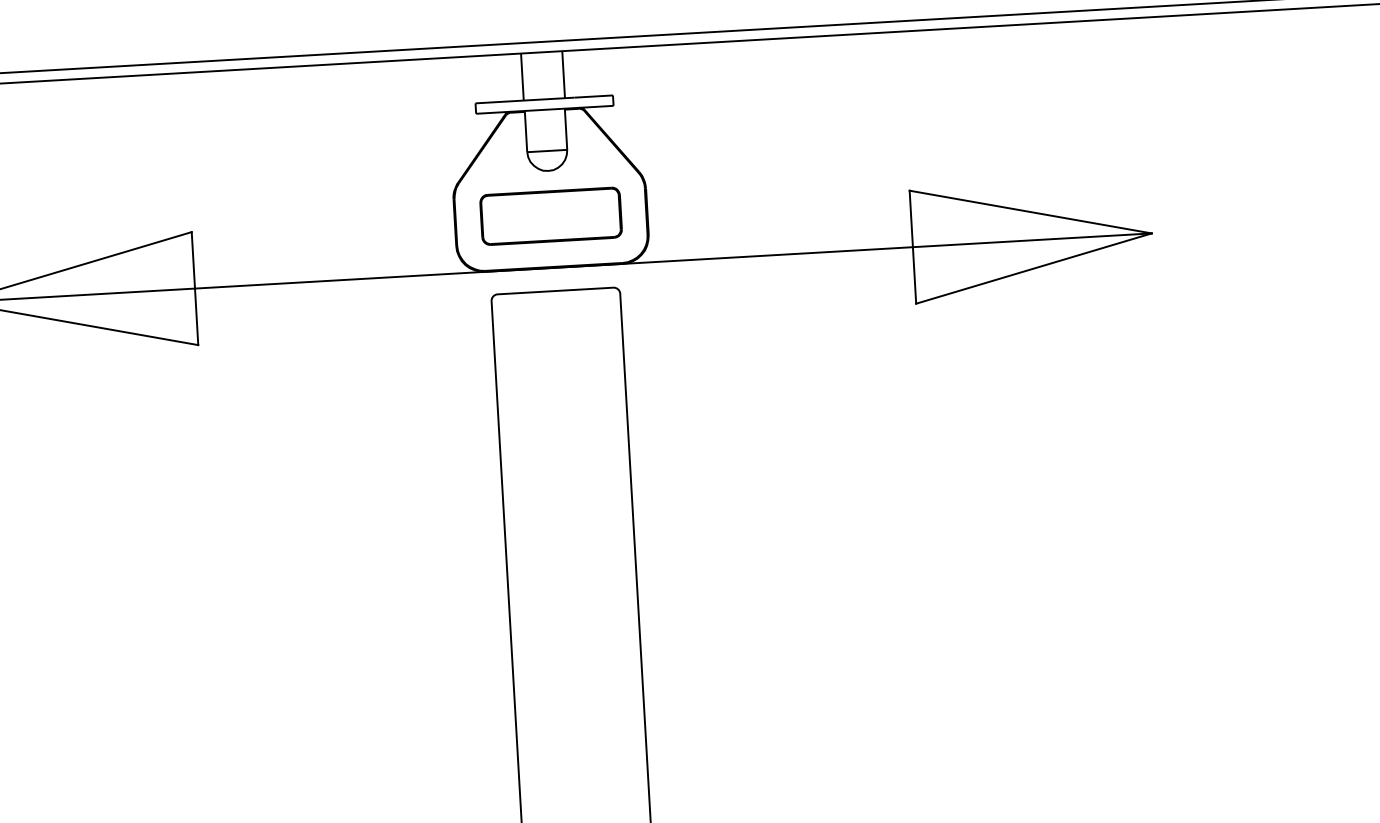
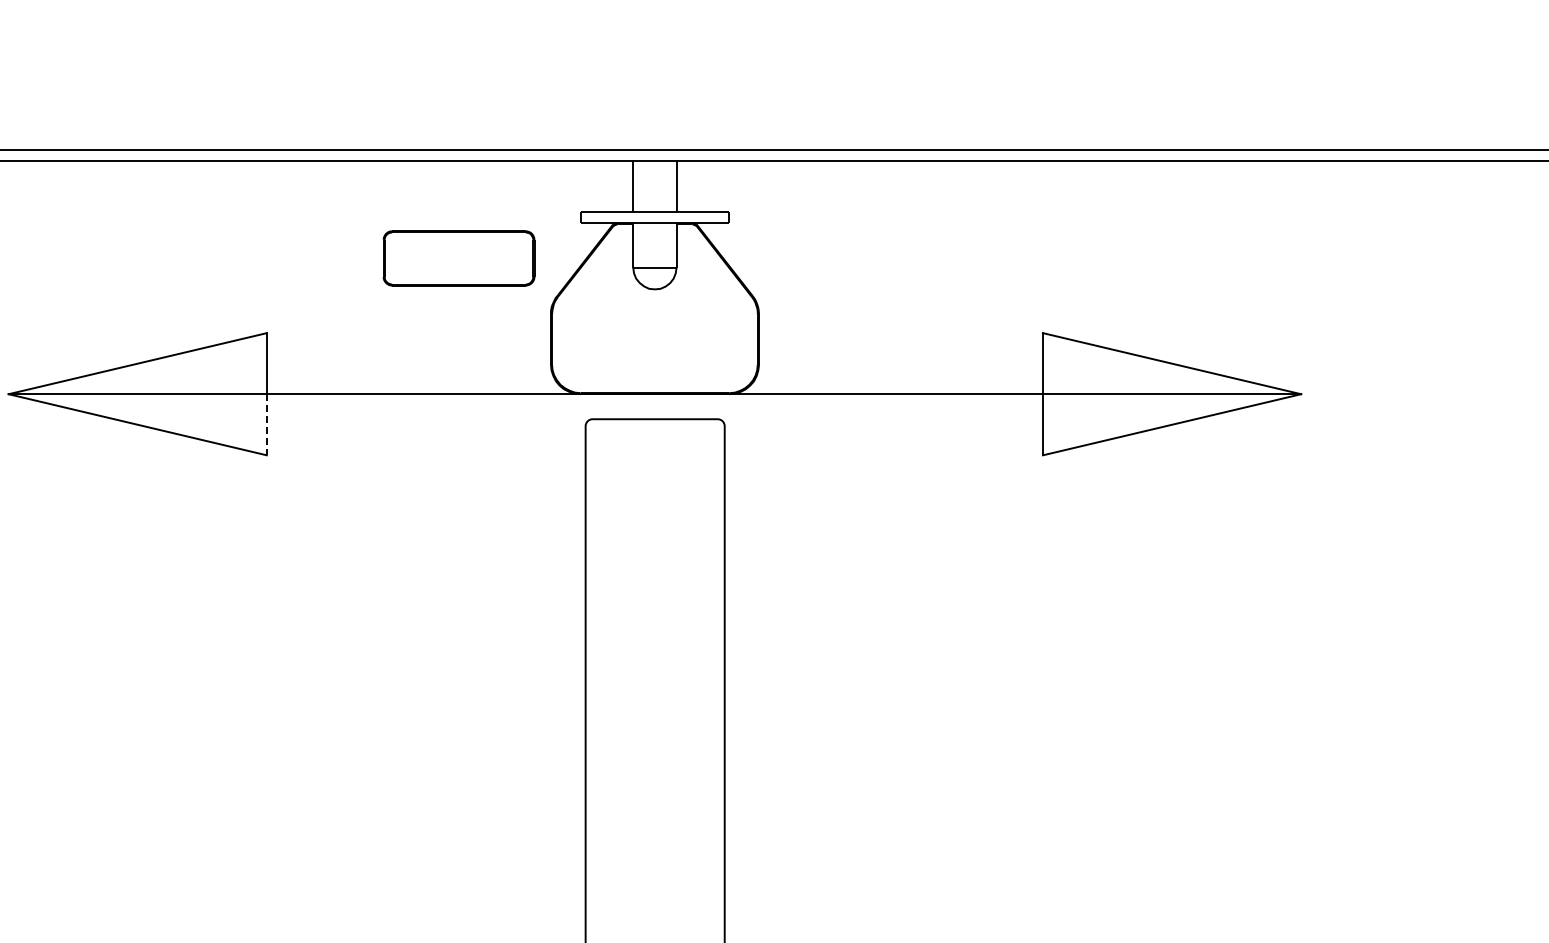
part: (550, 216) -> (458, 258), moved
line: (196, 316) -> (266, 424), solid -> dashed

